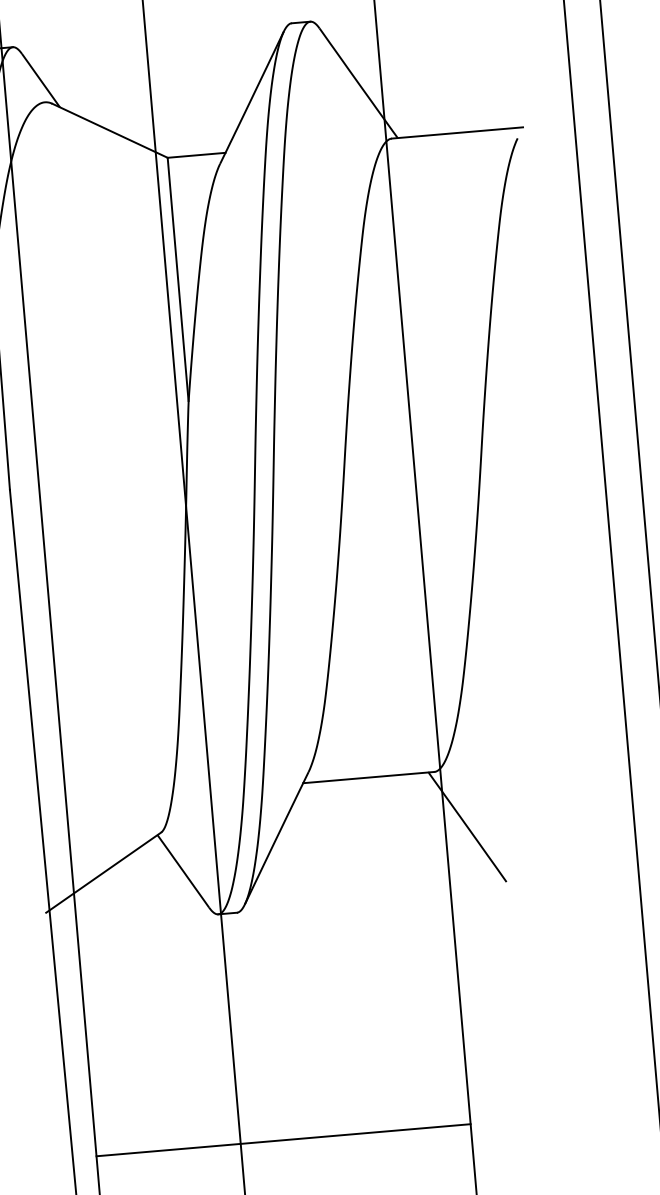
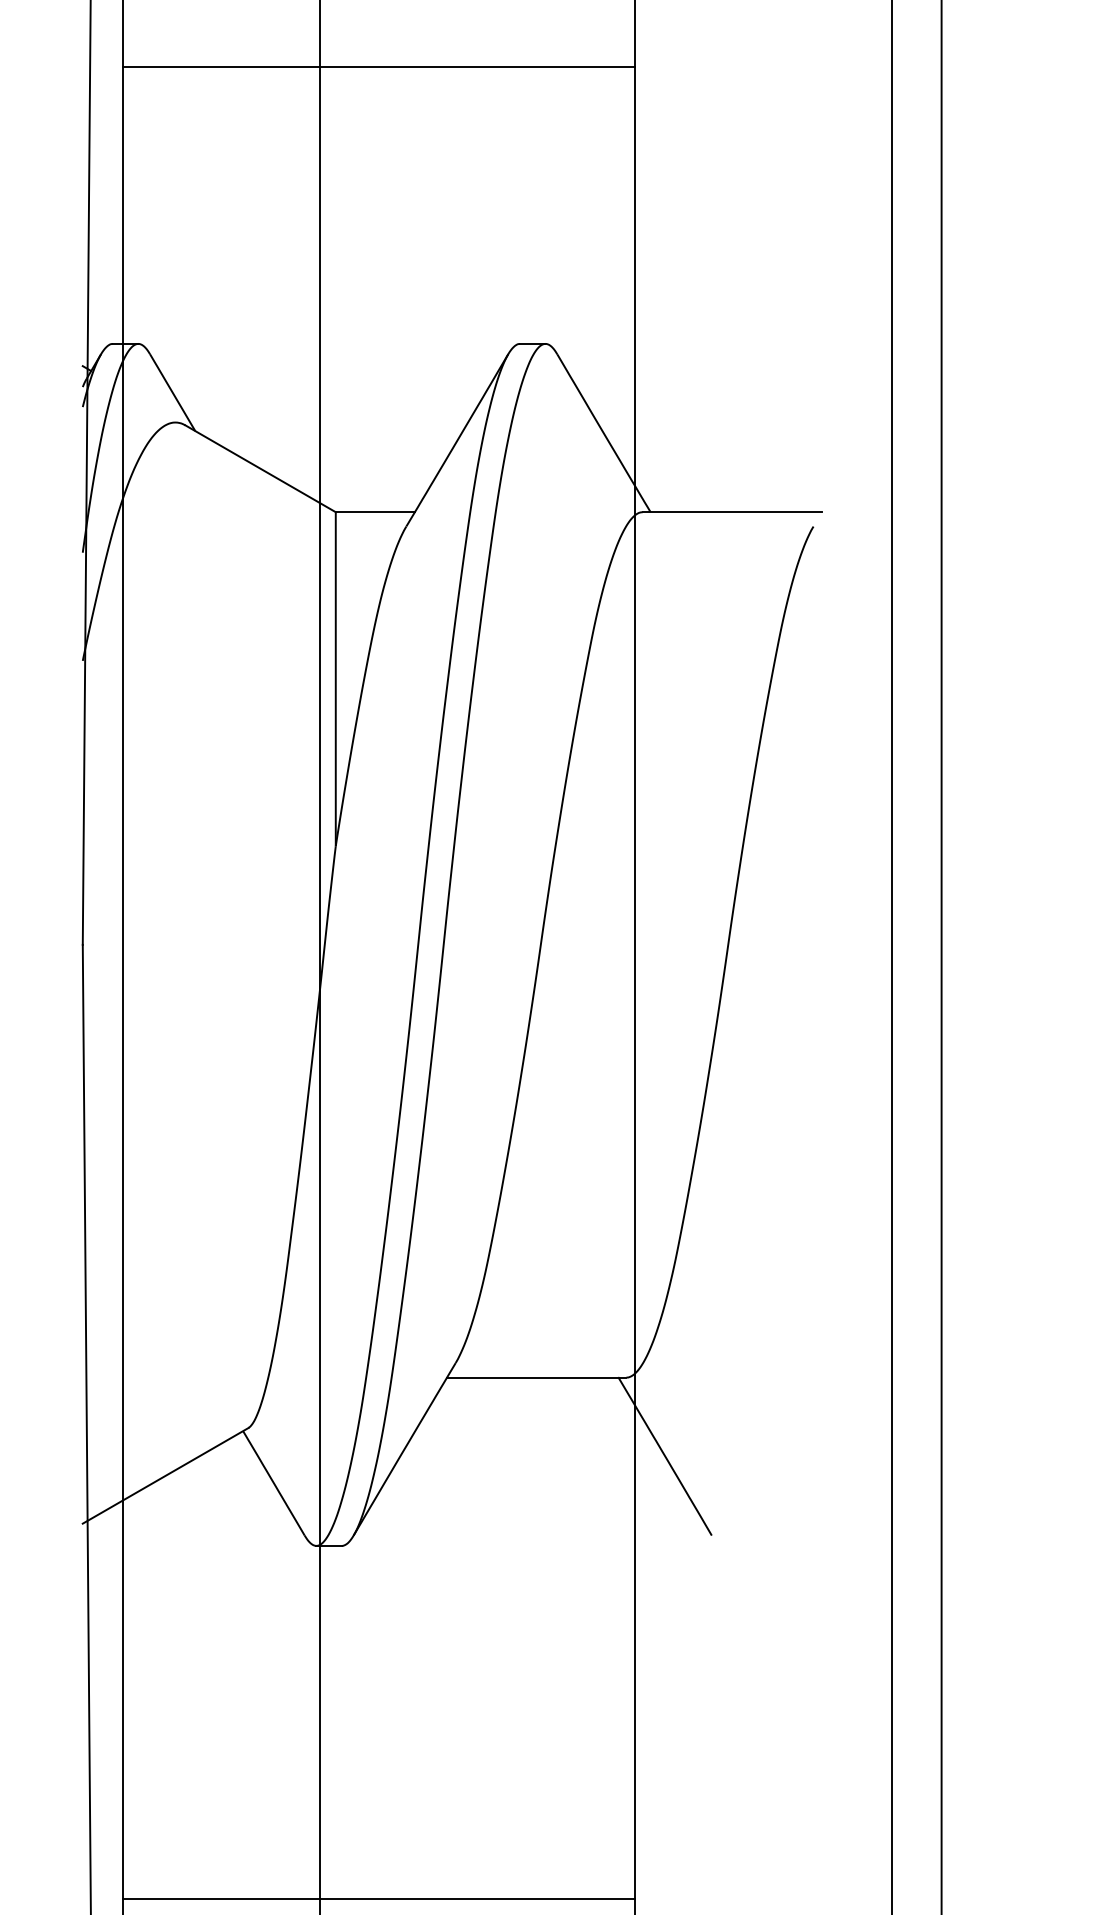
line: (283, 1140) -> (378, 1899), moved

